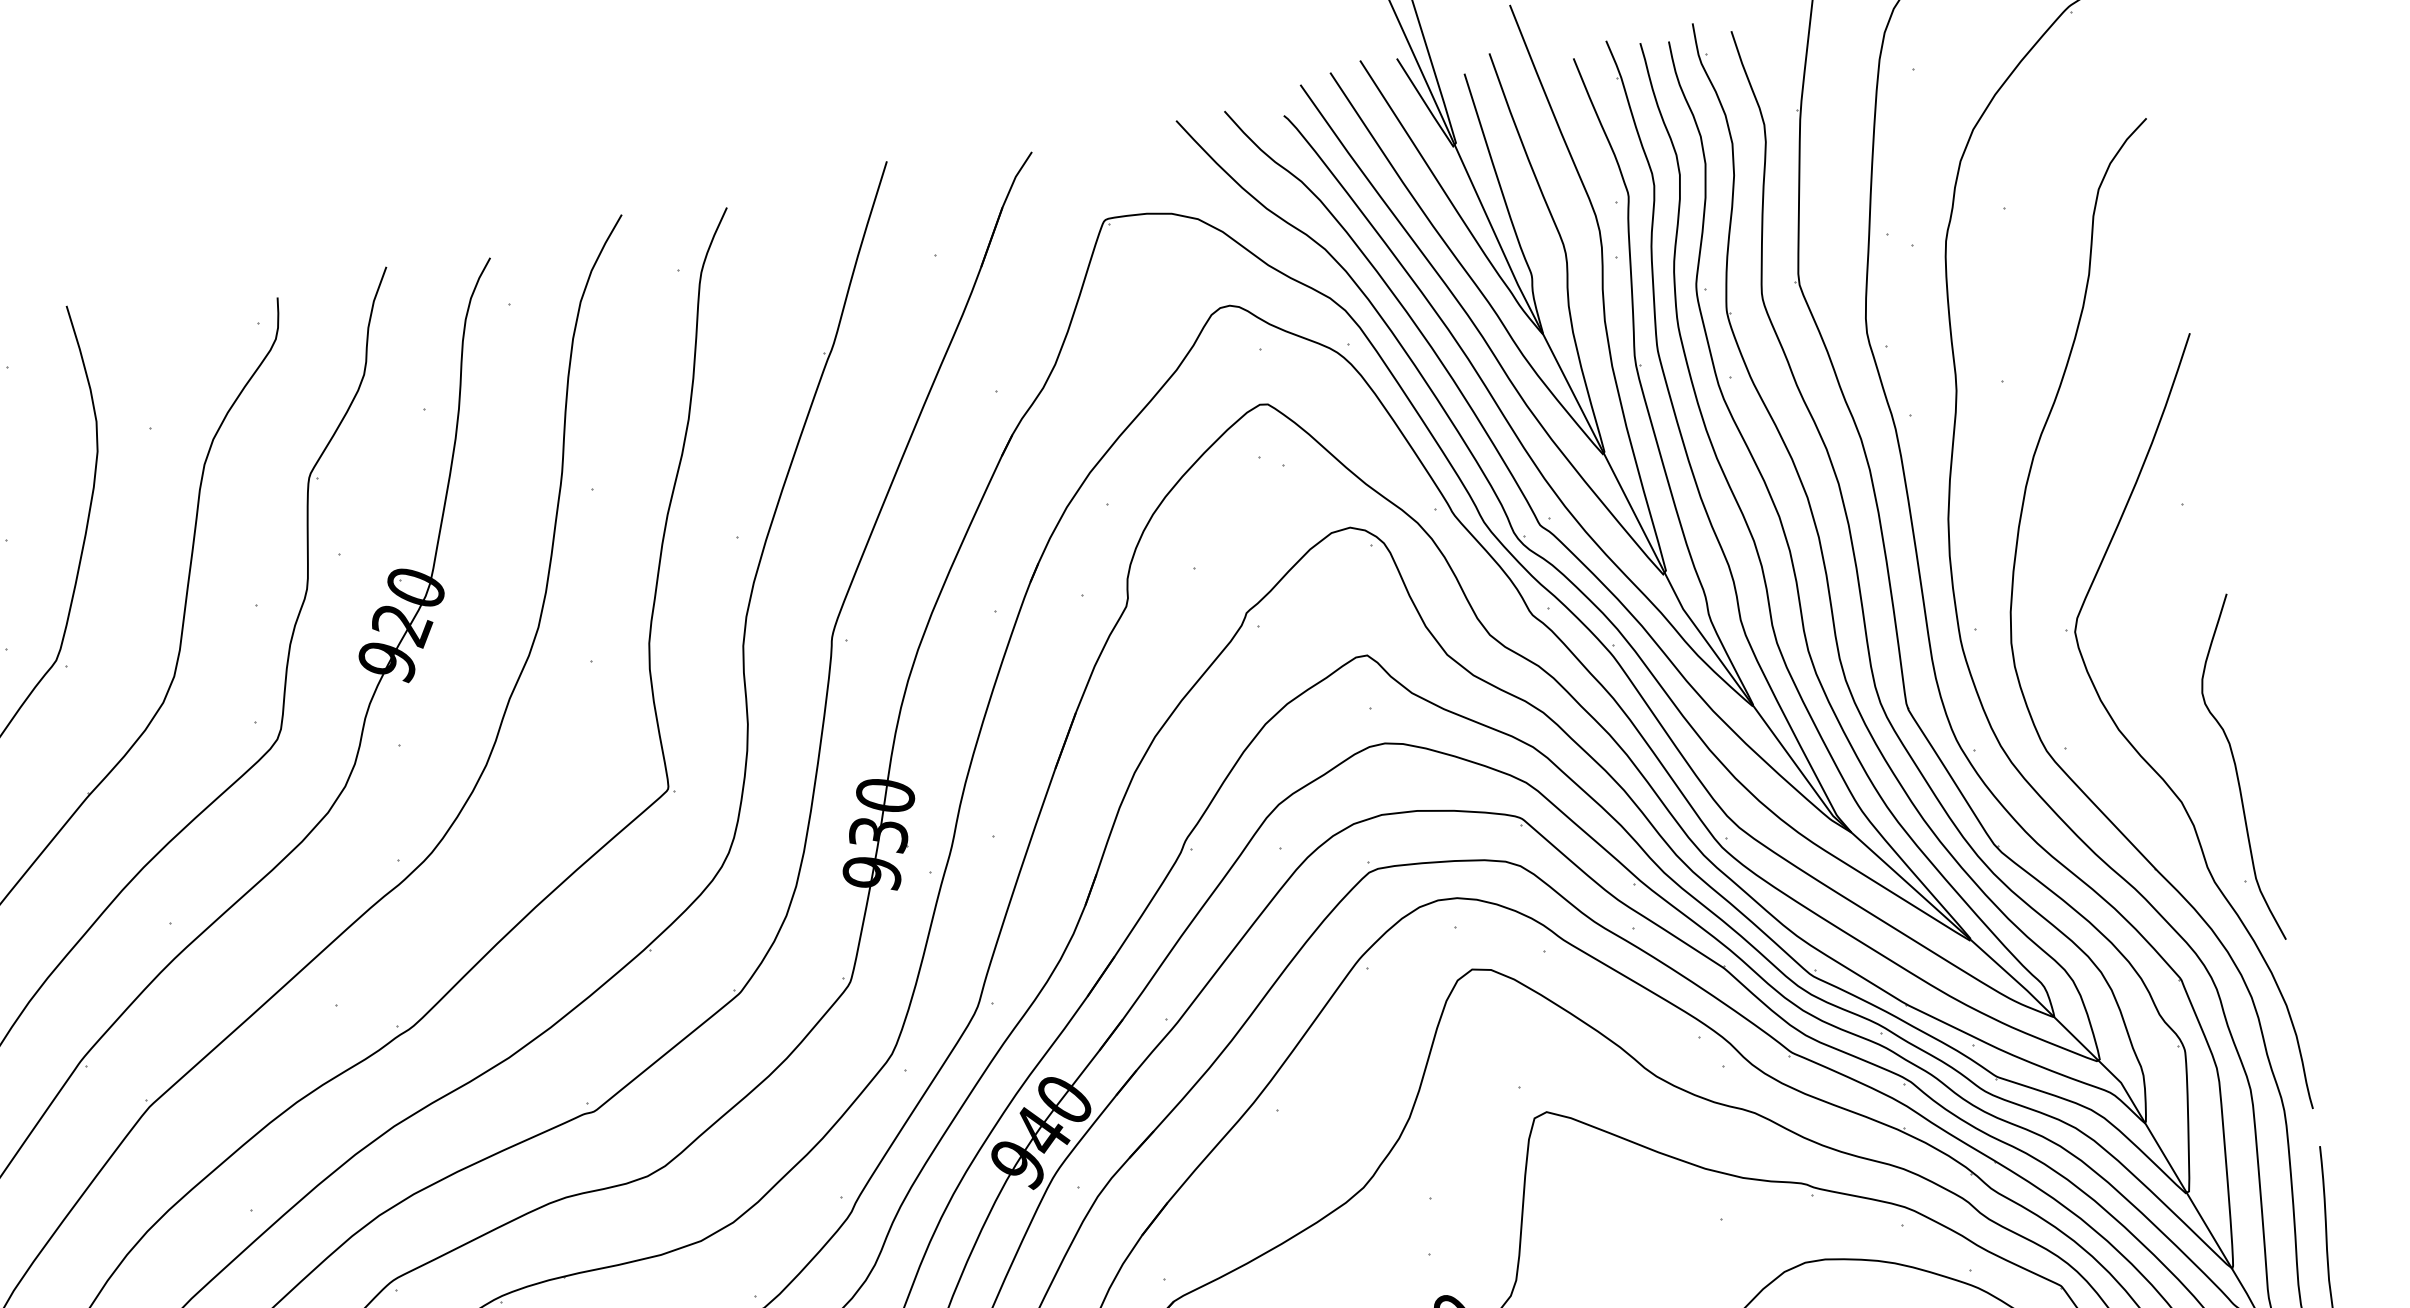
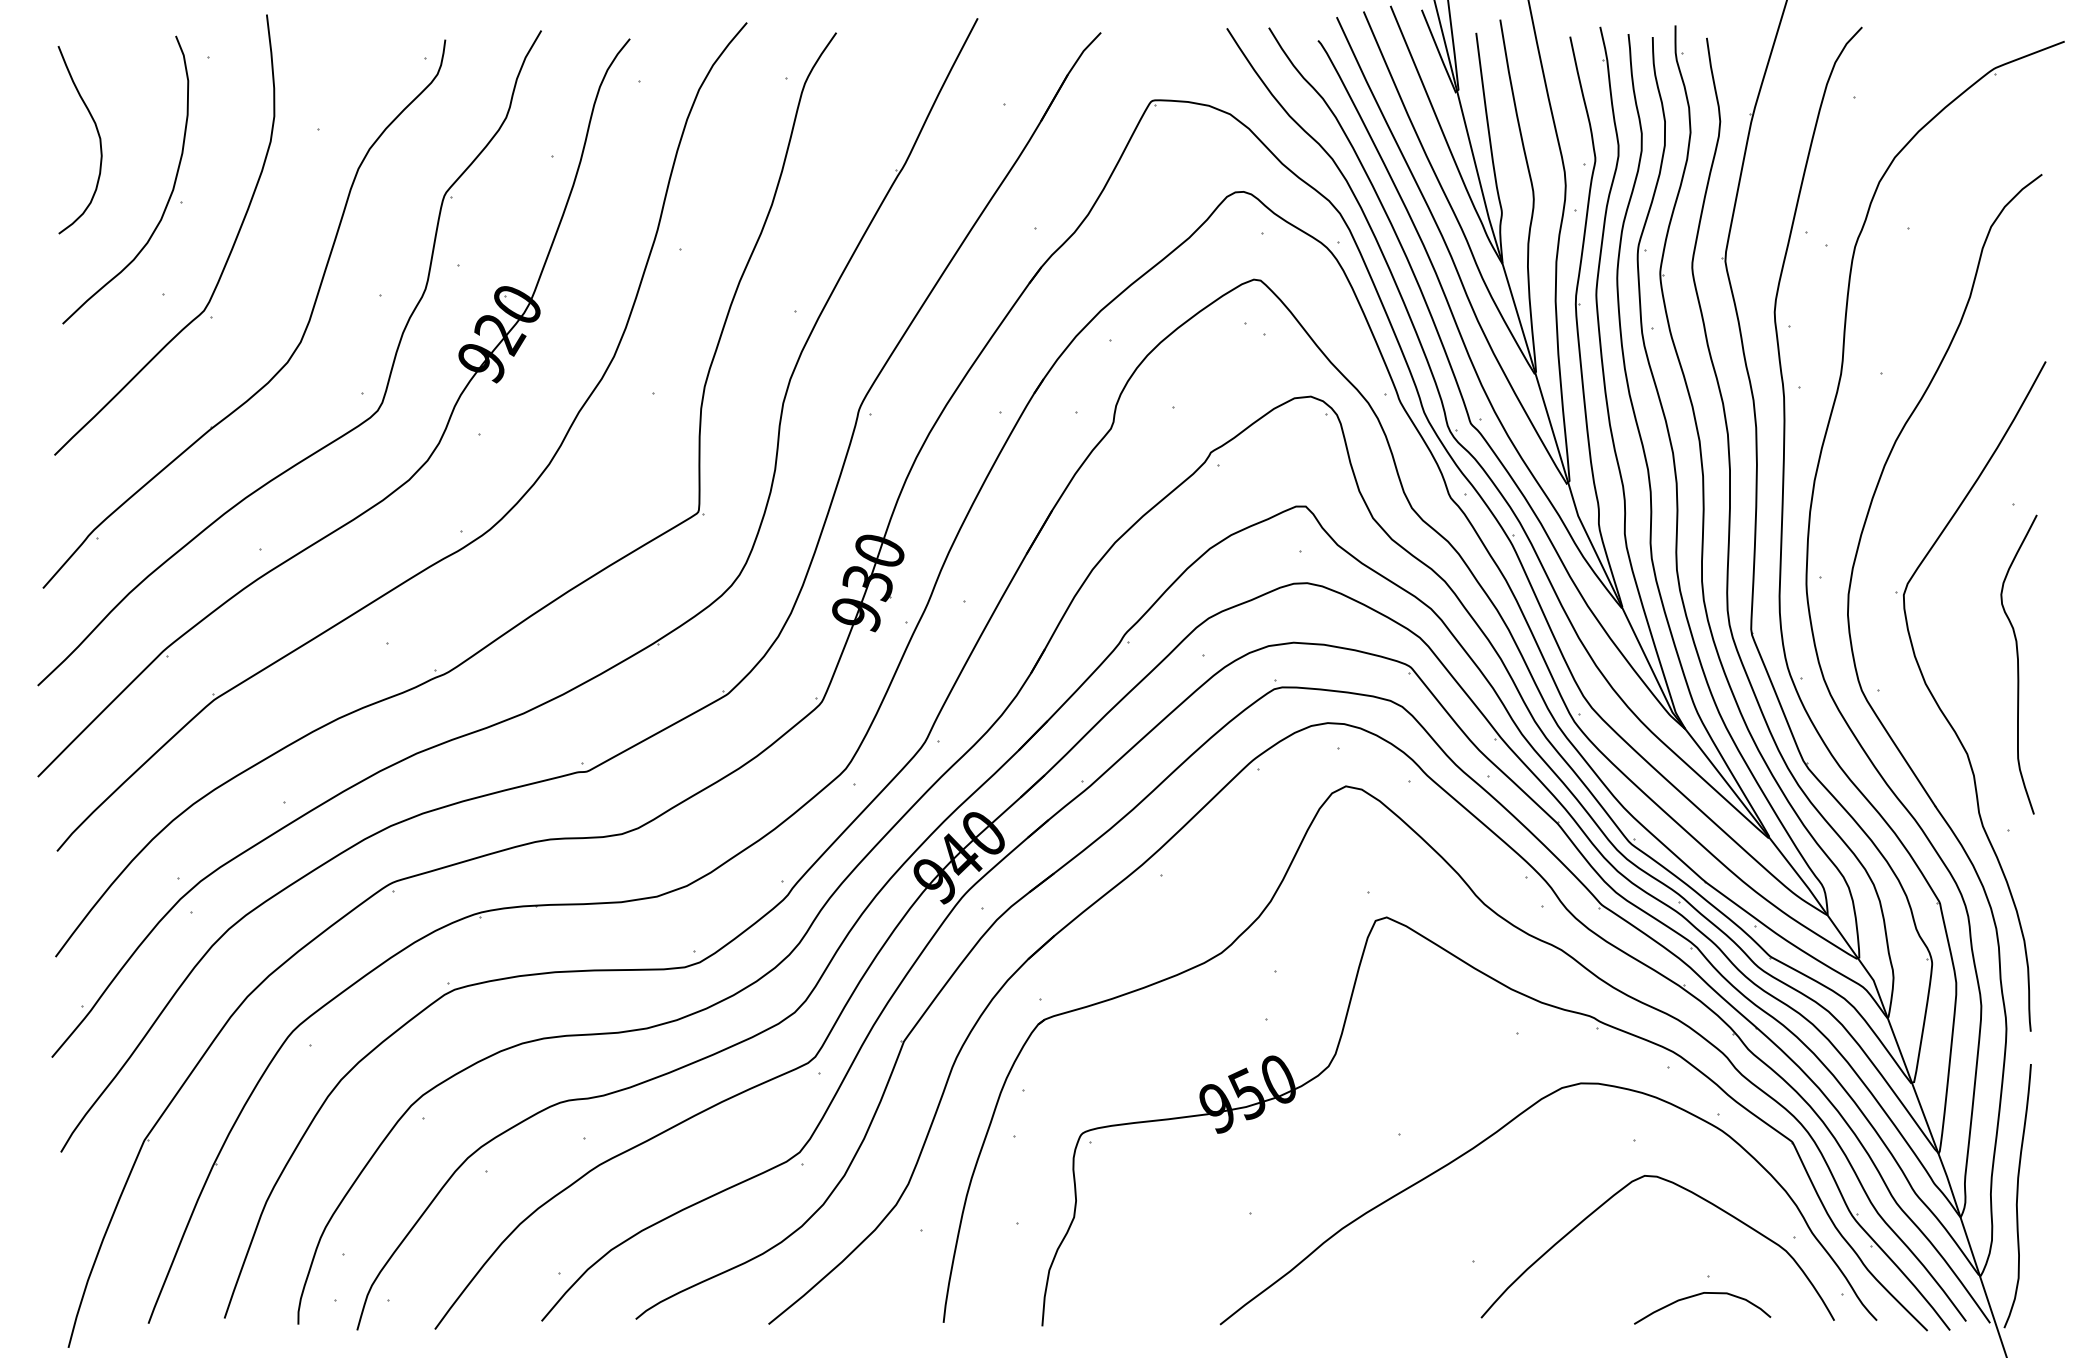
curve: (2236, 770) -> (2018, 664), moved

